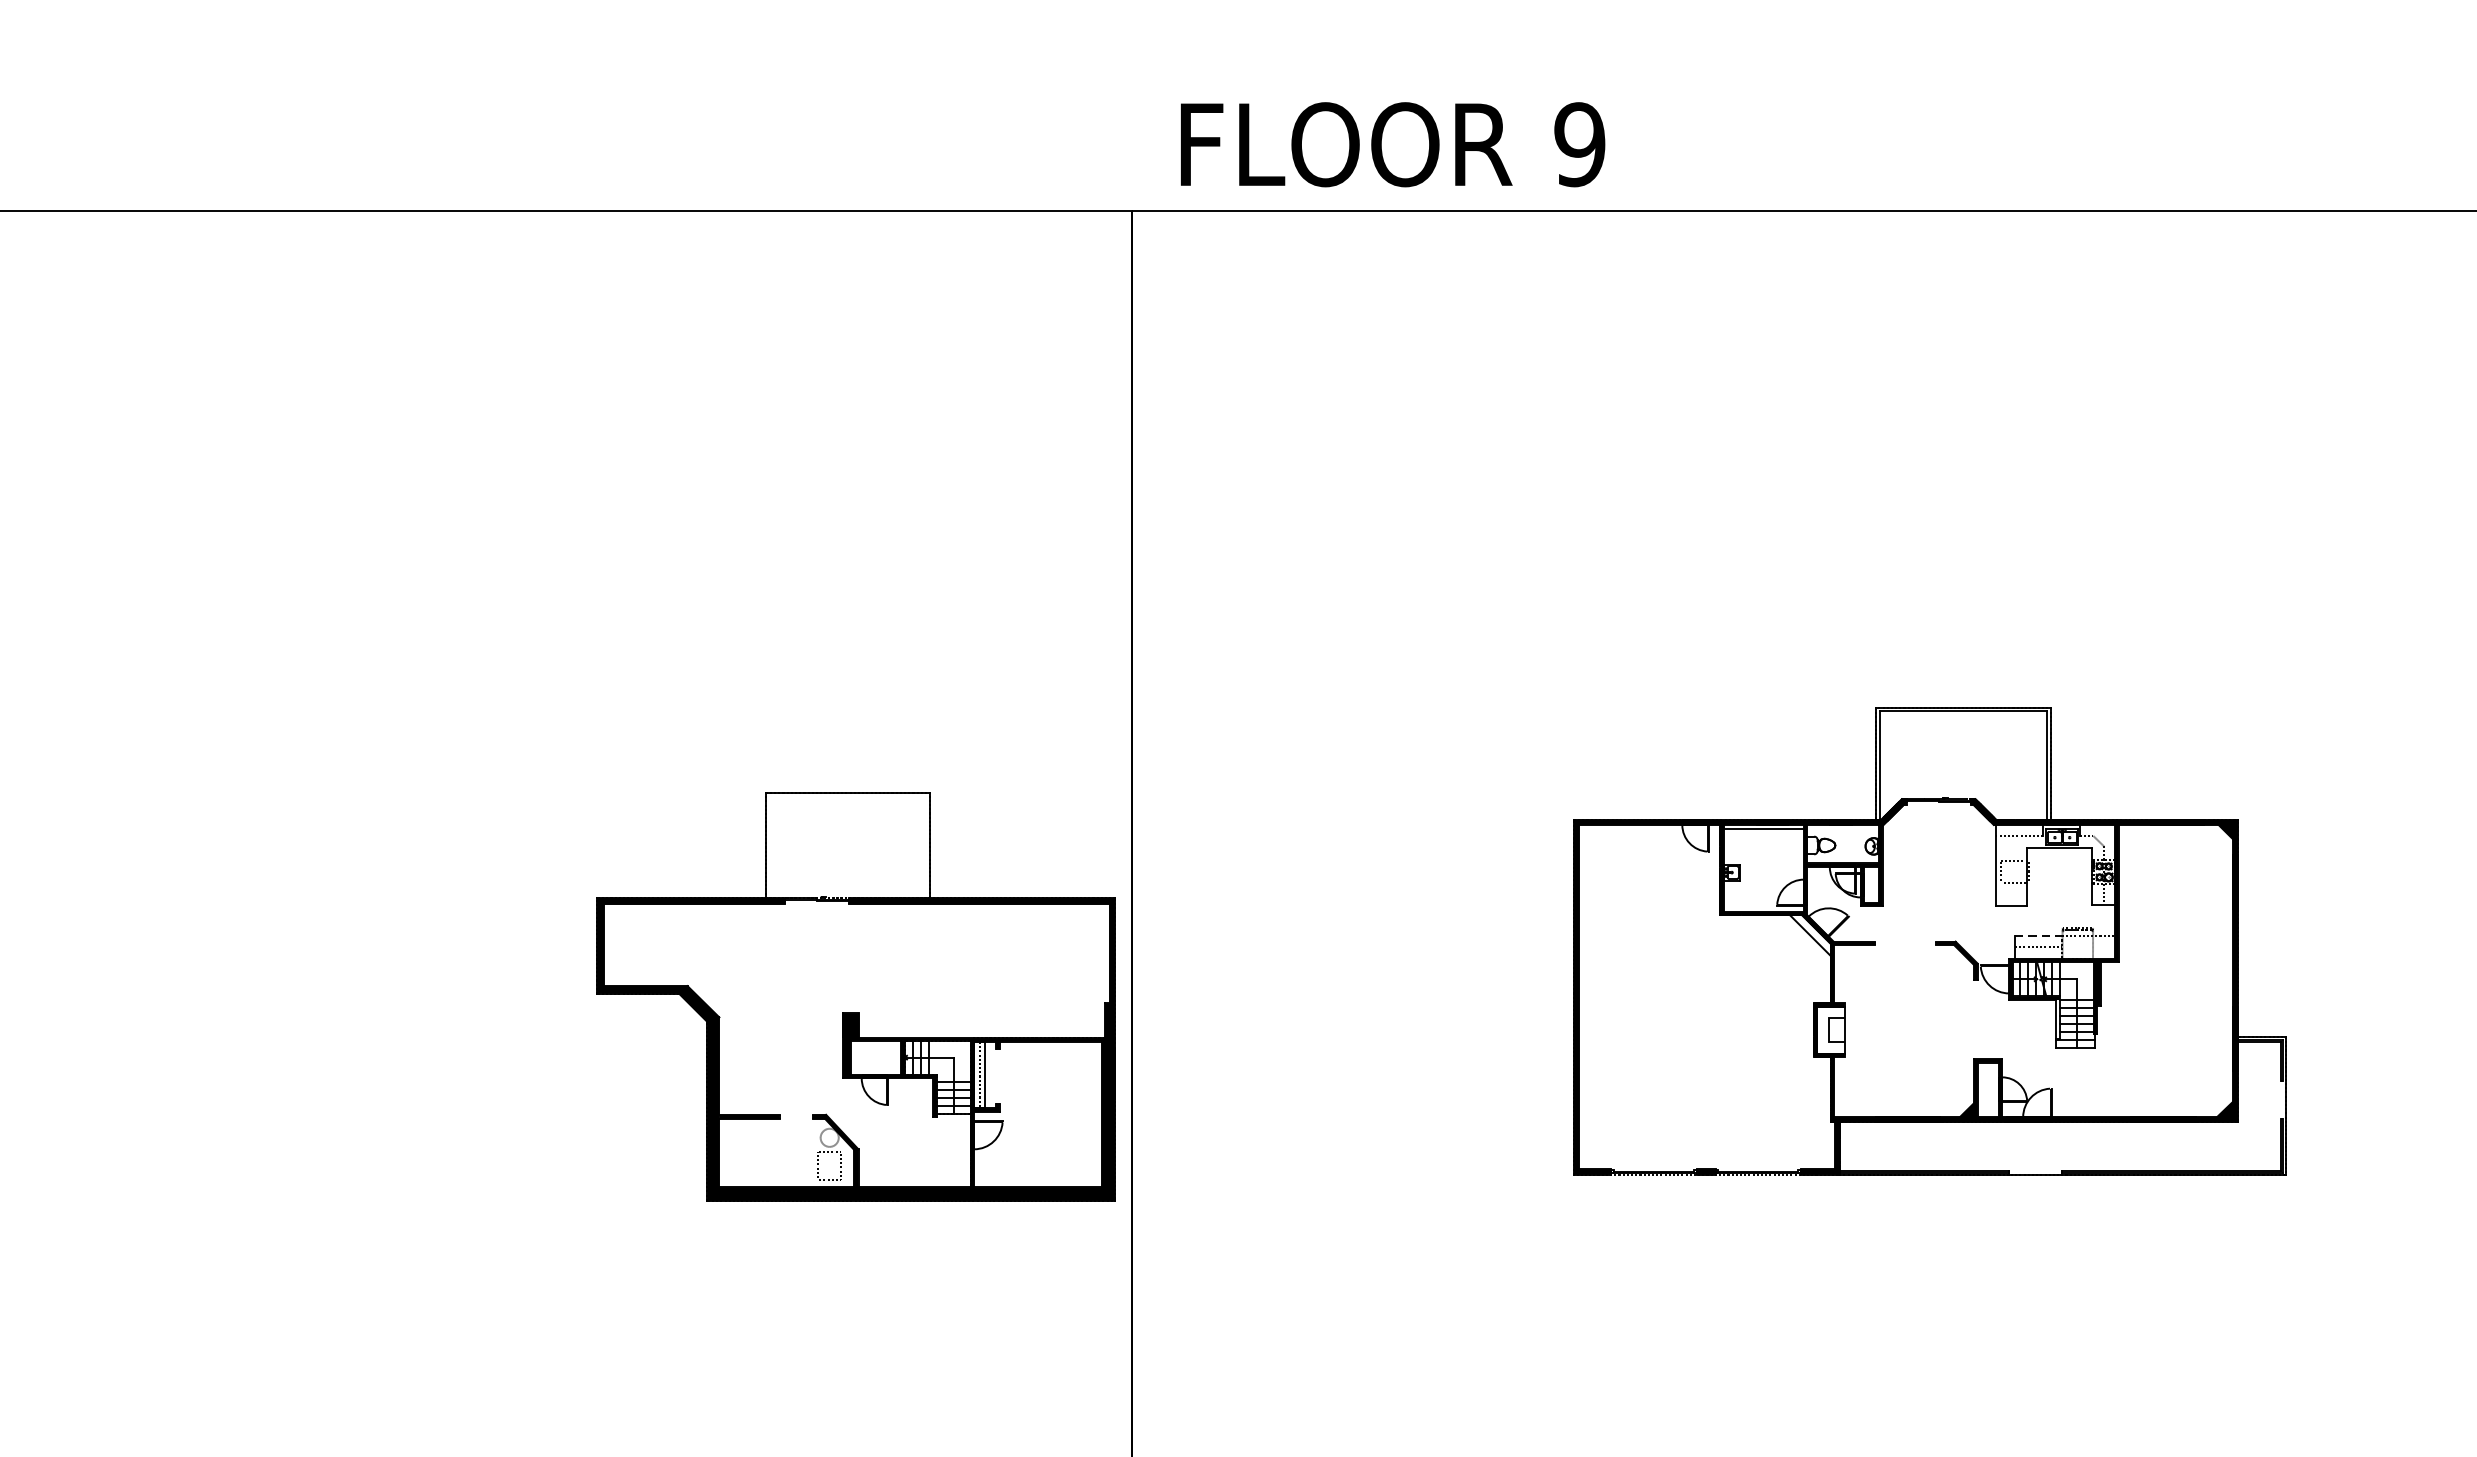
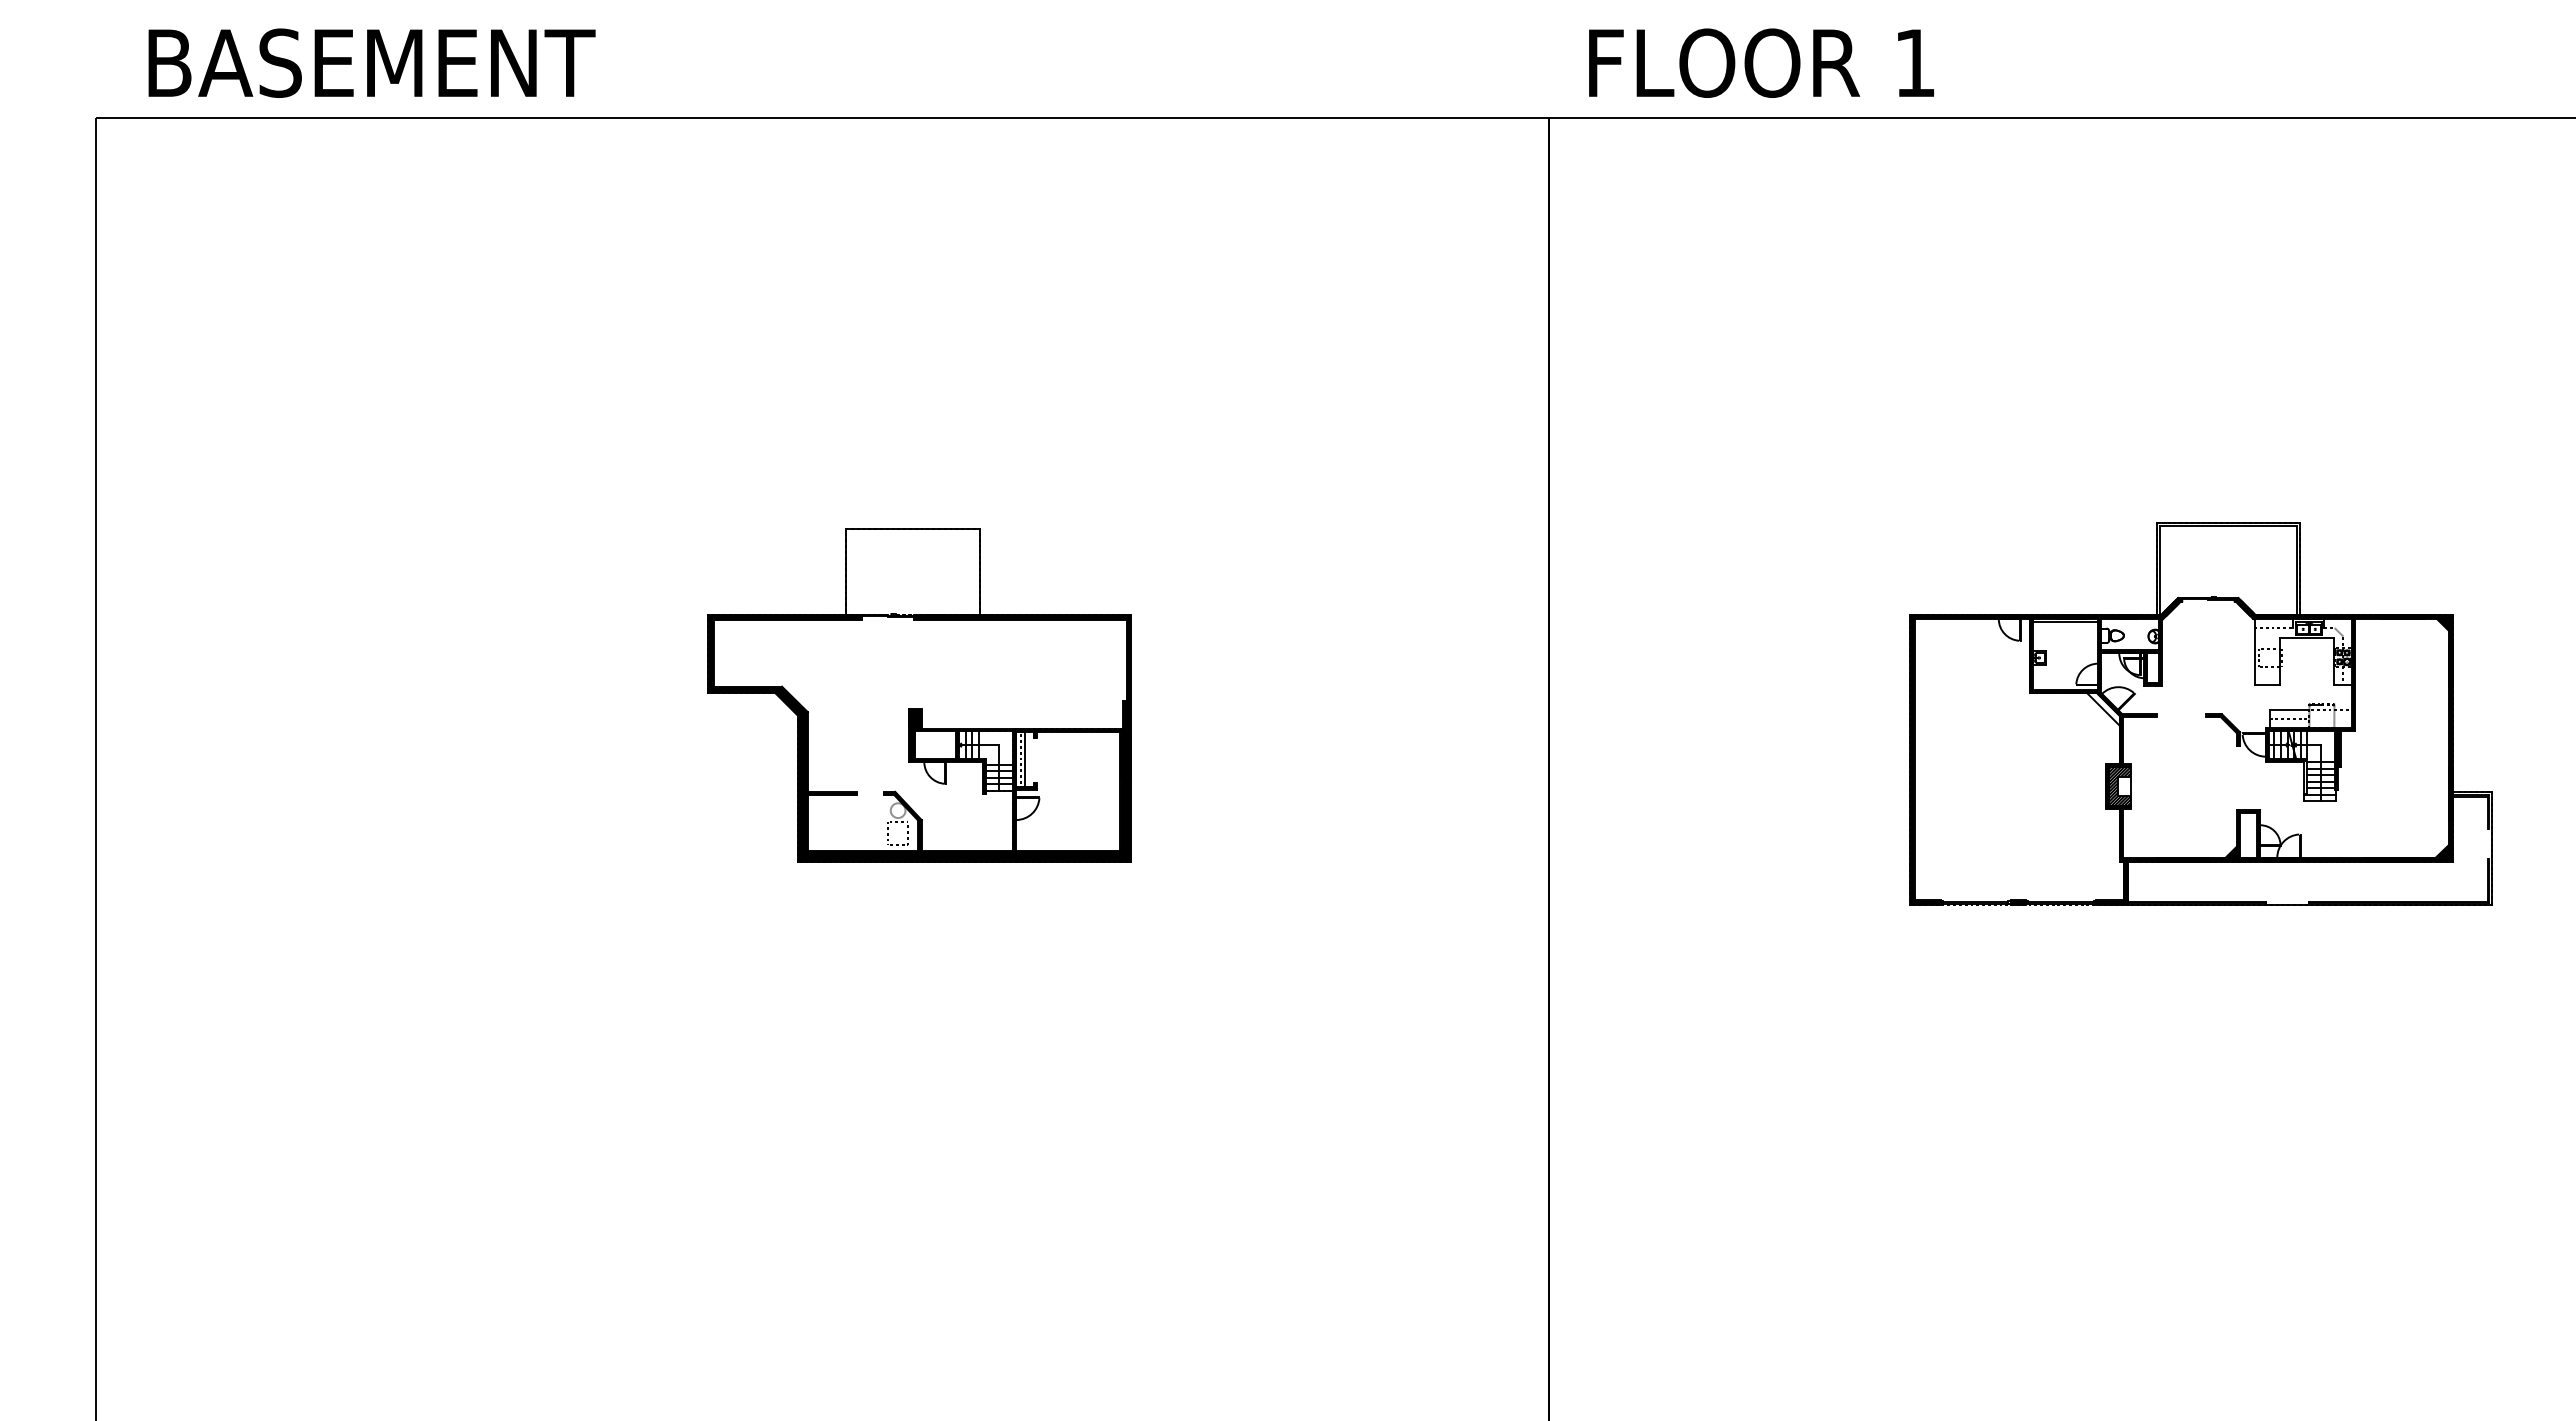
text: (1579, 143) -> (1914, 62), 9 -> 1
line: (2039, 936) -> (2290, 710), dashed -> solid
part: (855, 996) -> (919, 695), moved
hatch: (1831, 1029) -> (2120, 786), added

